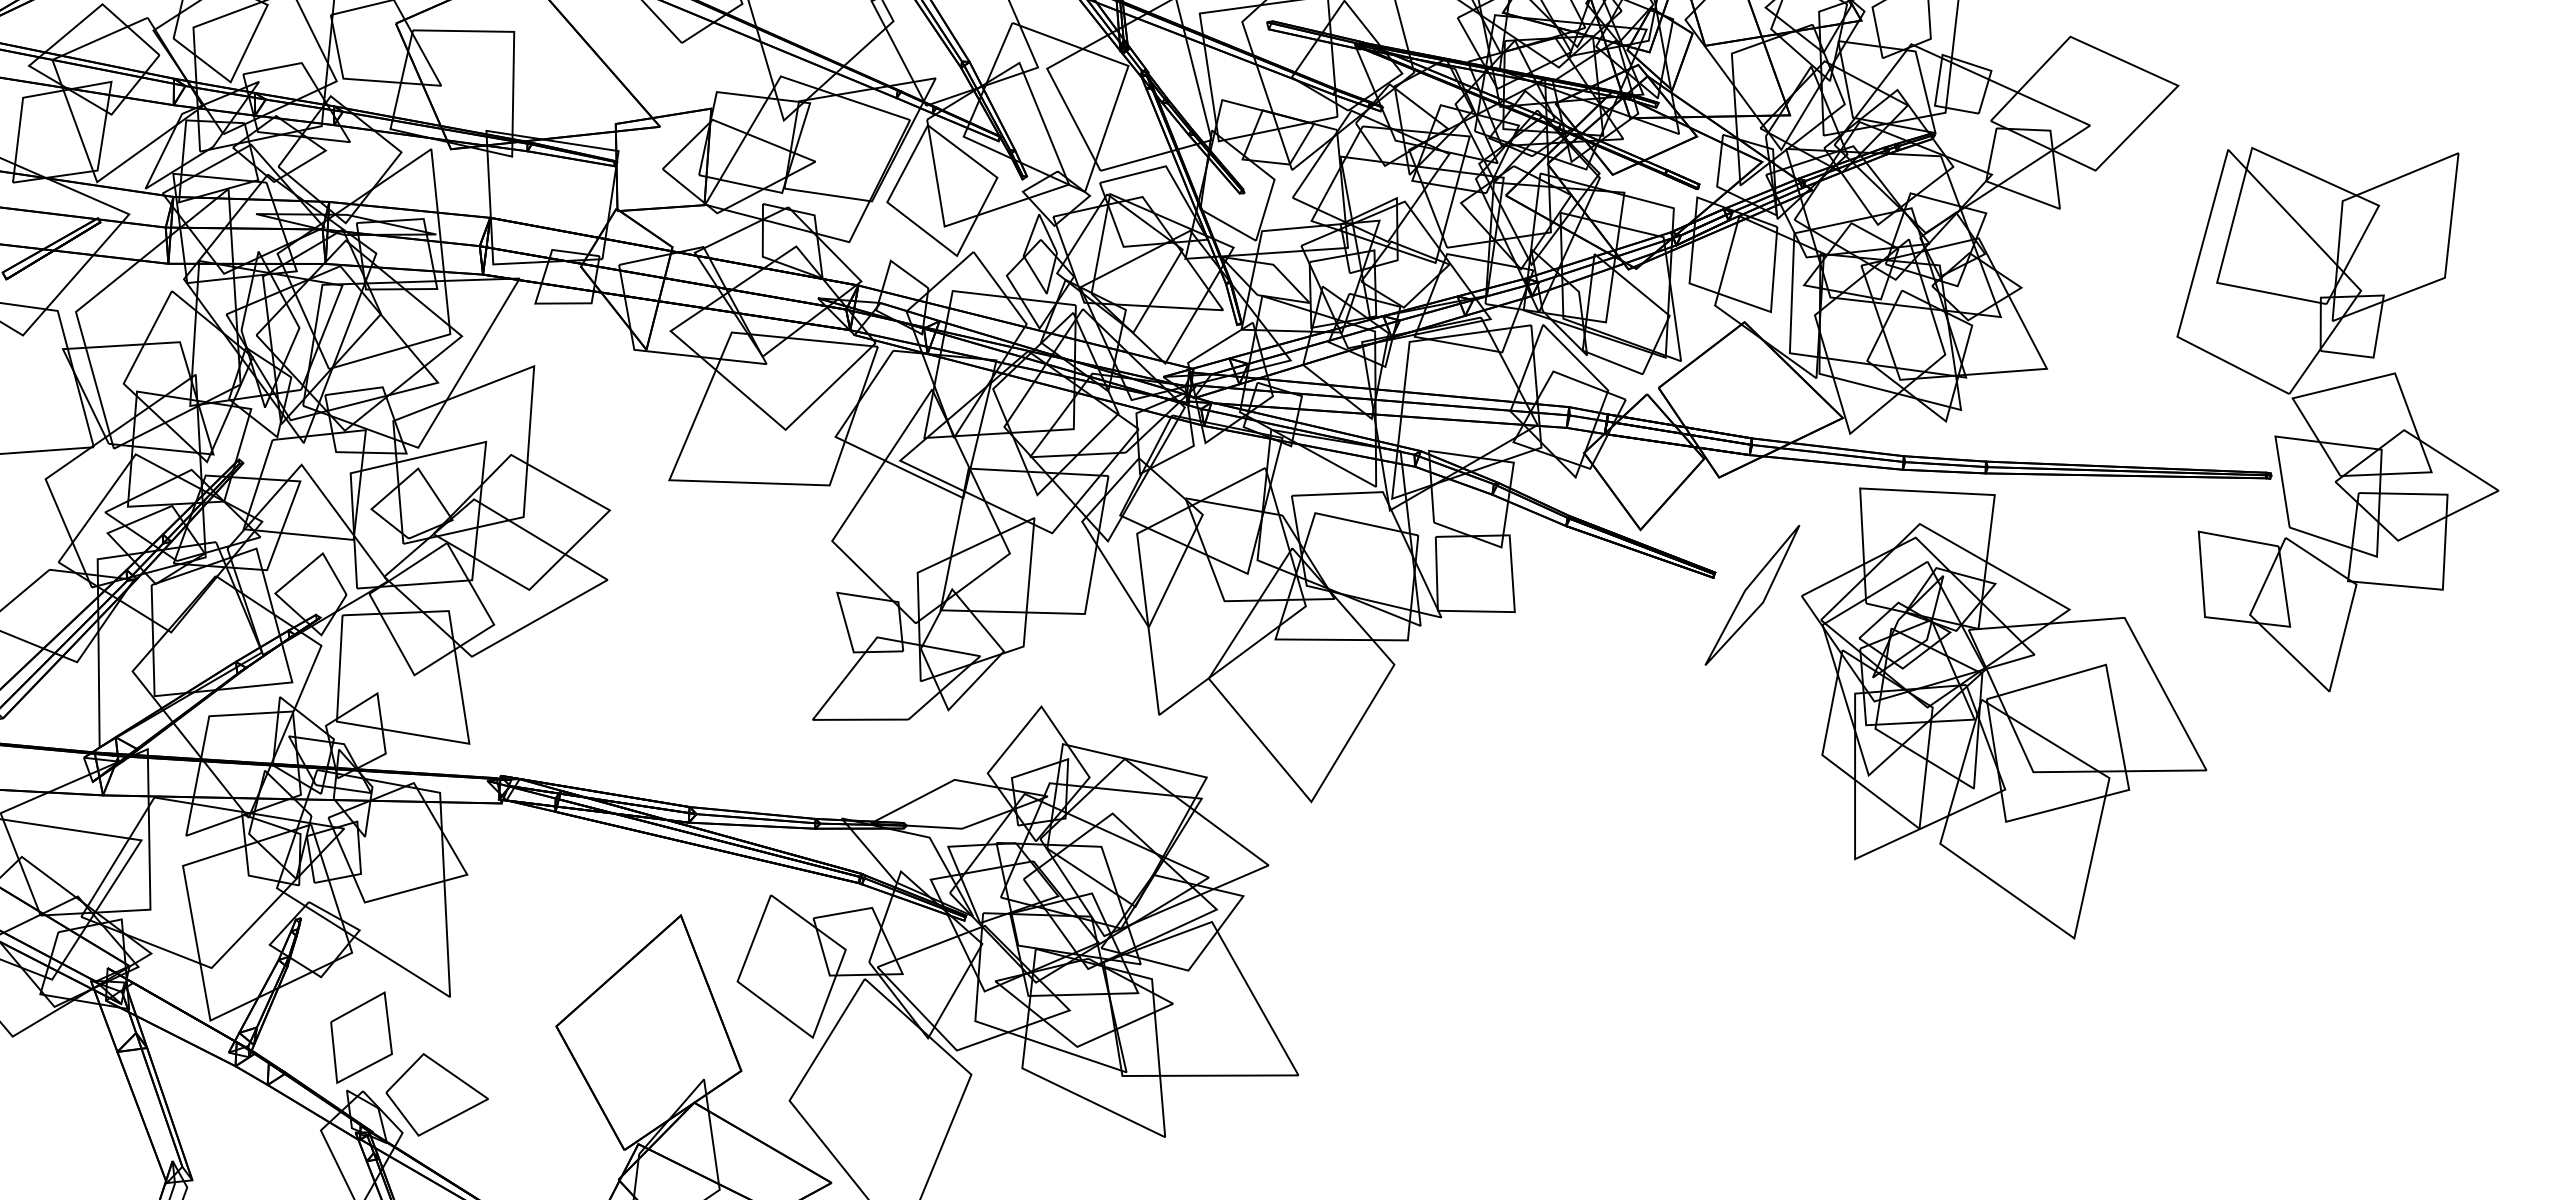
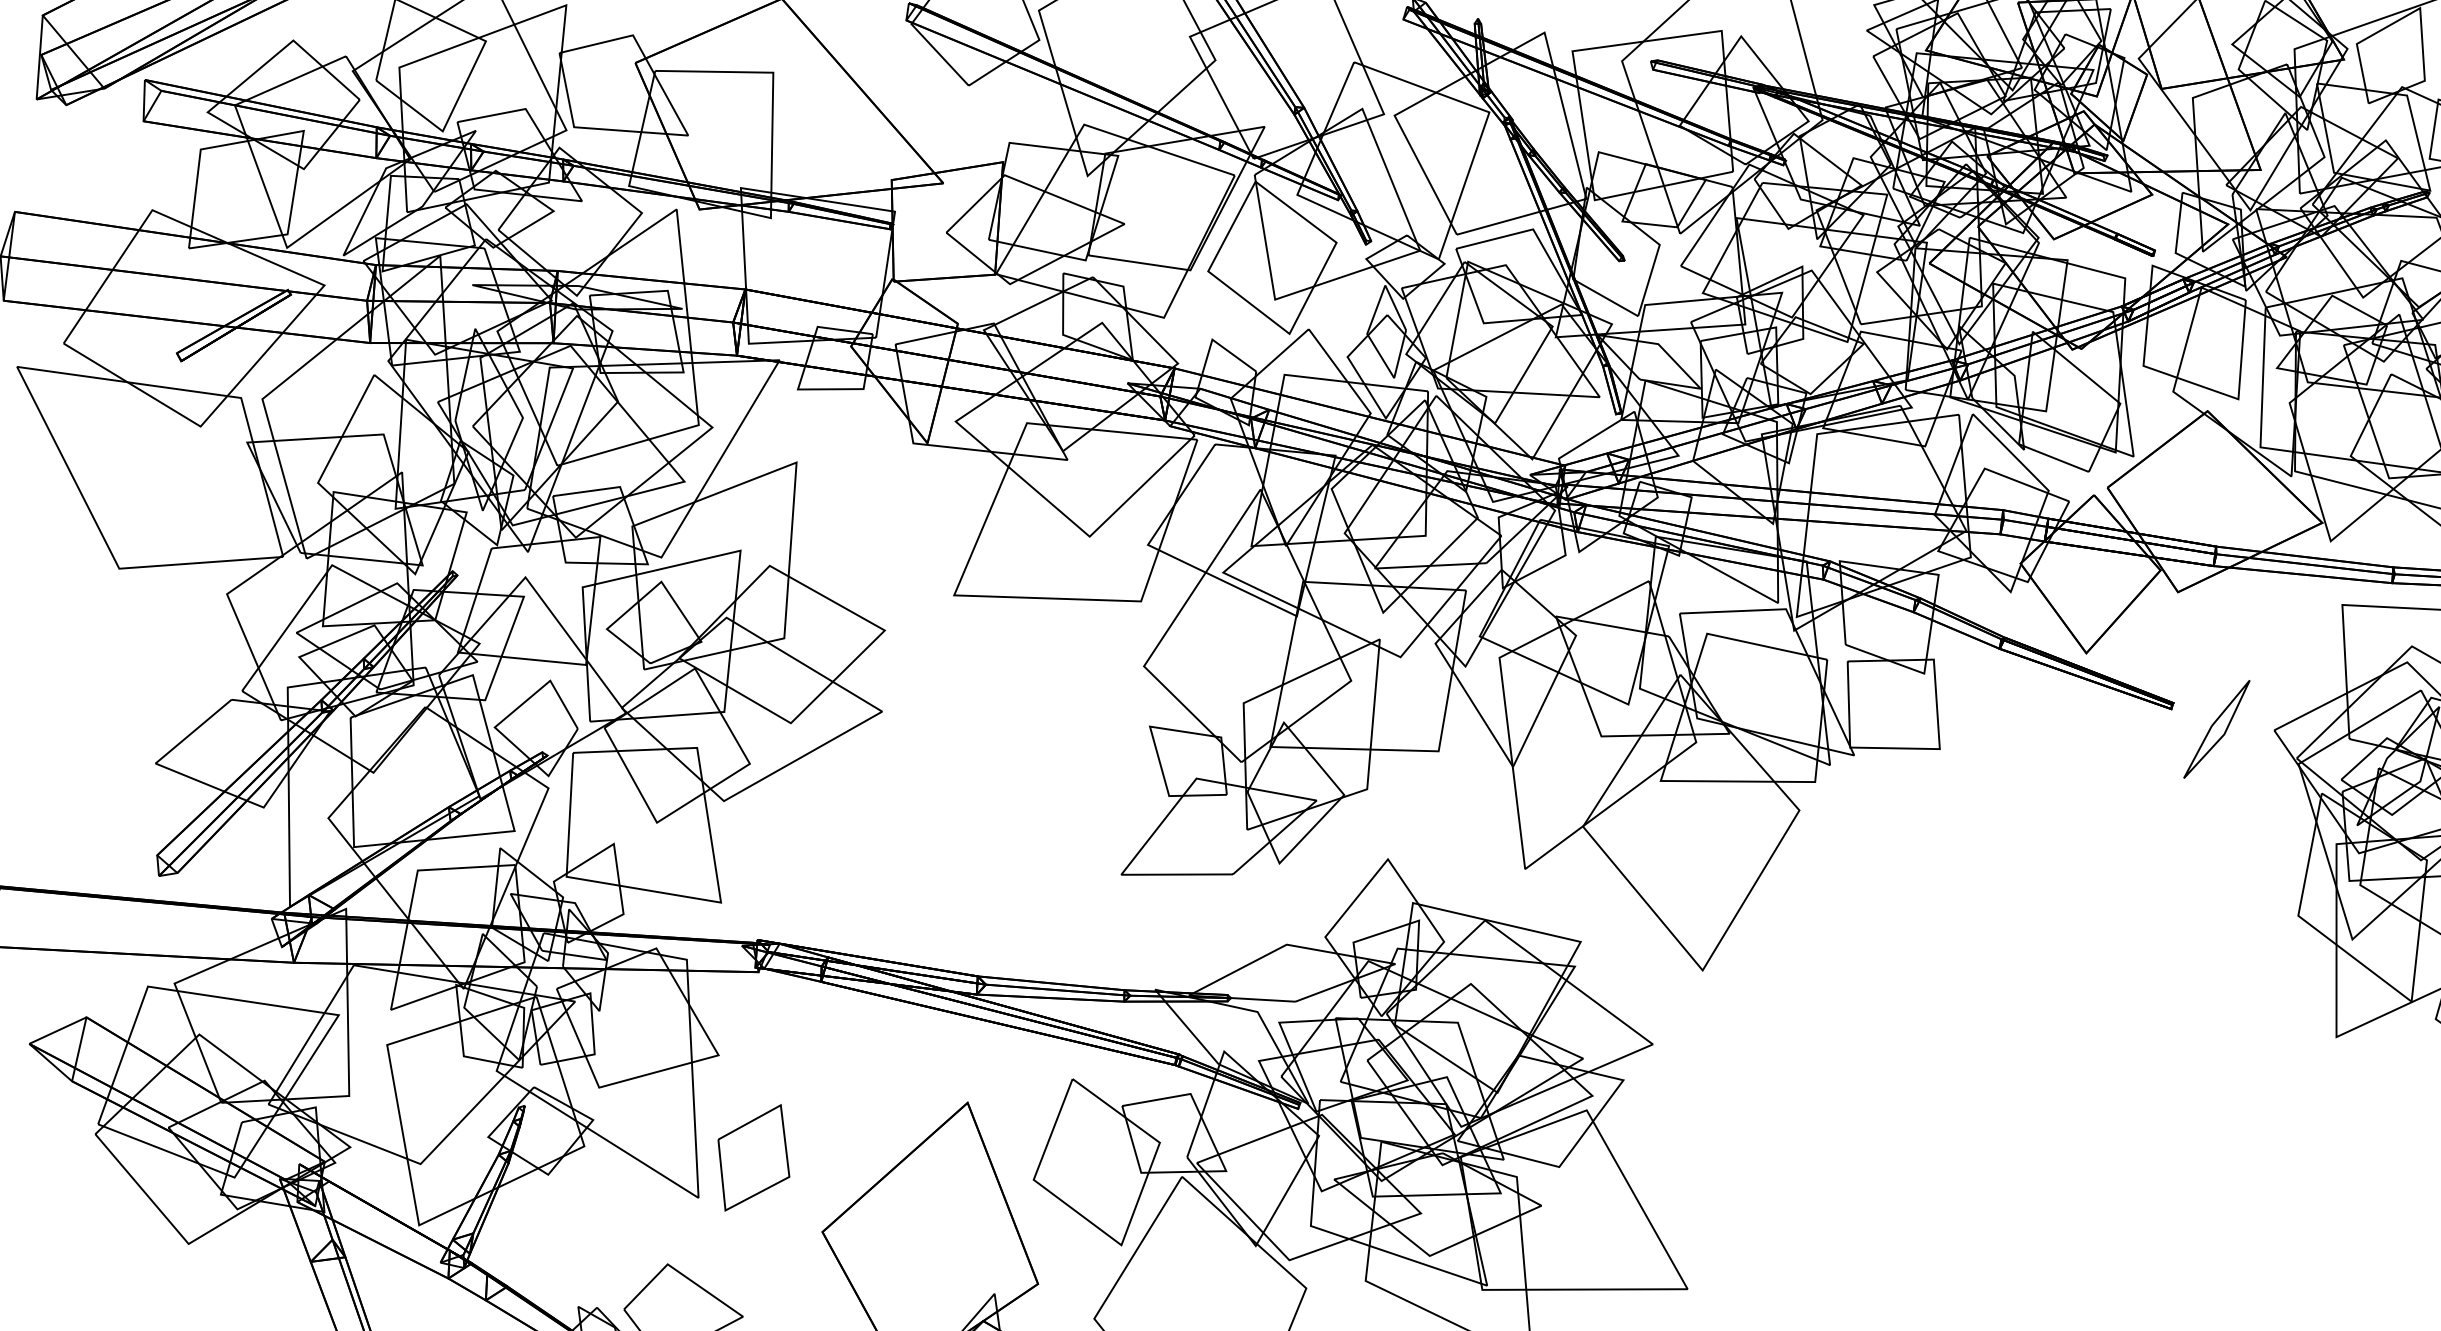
part: (1752, 594) -> (2216, 728), size x0.6
part: (361, 1037) -> (753, 1157), moved

